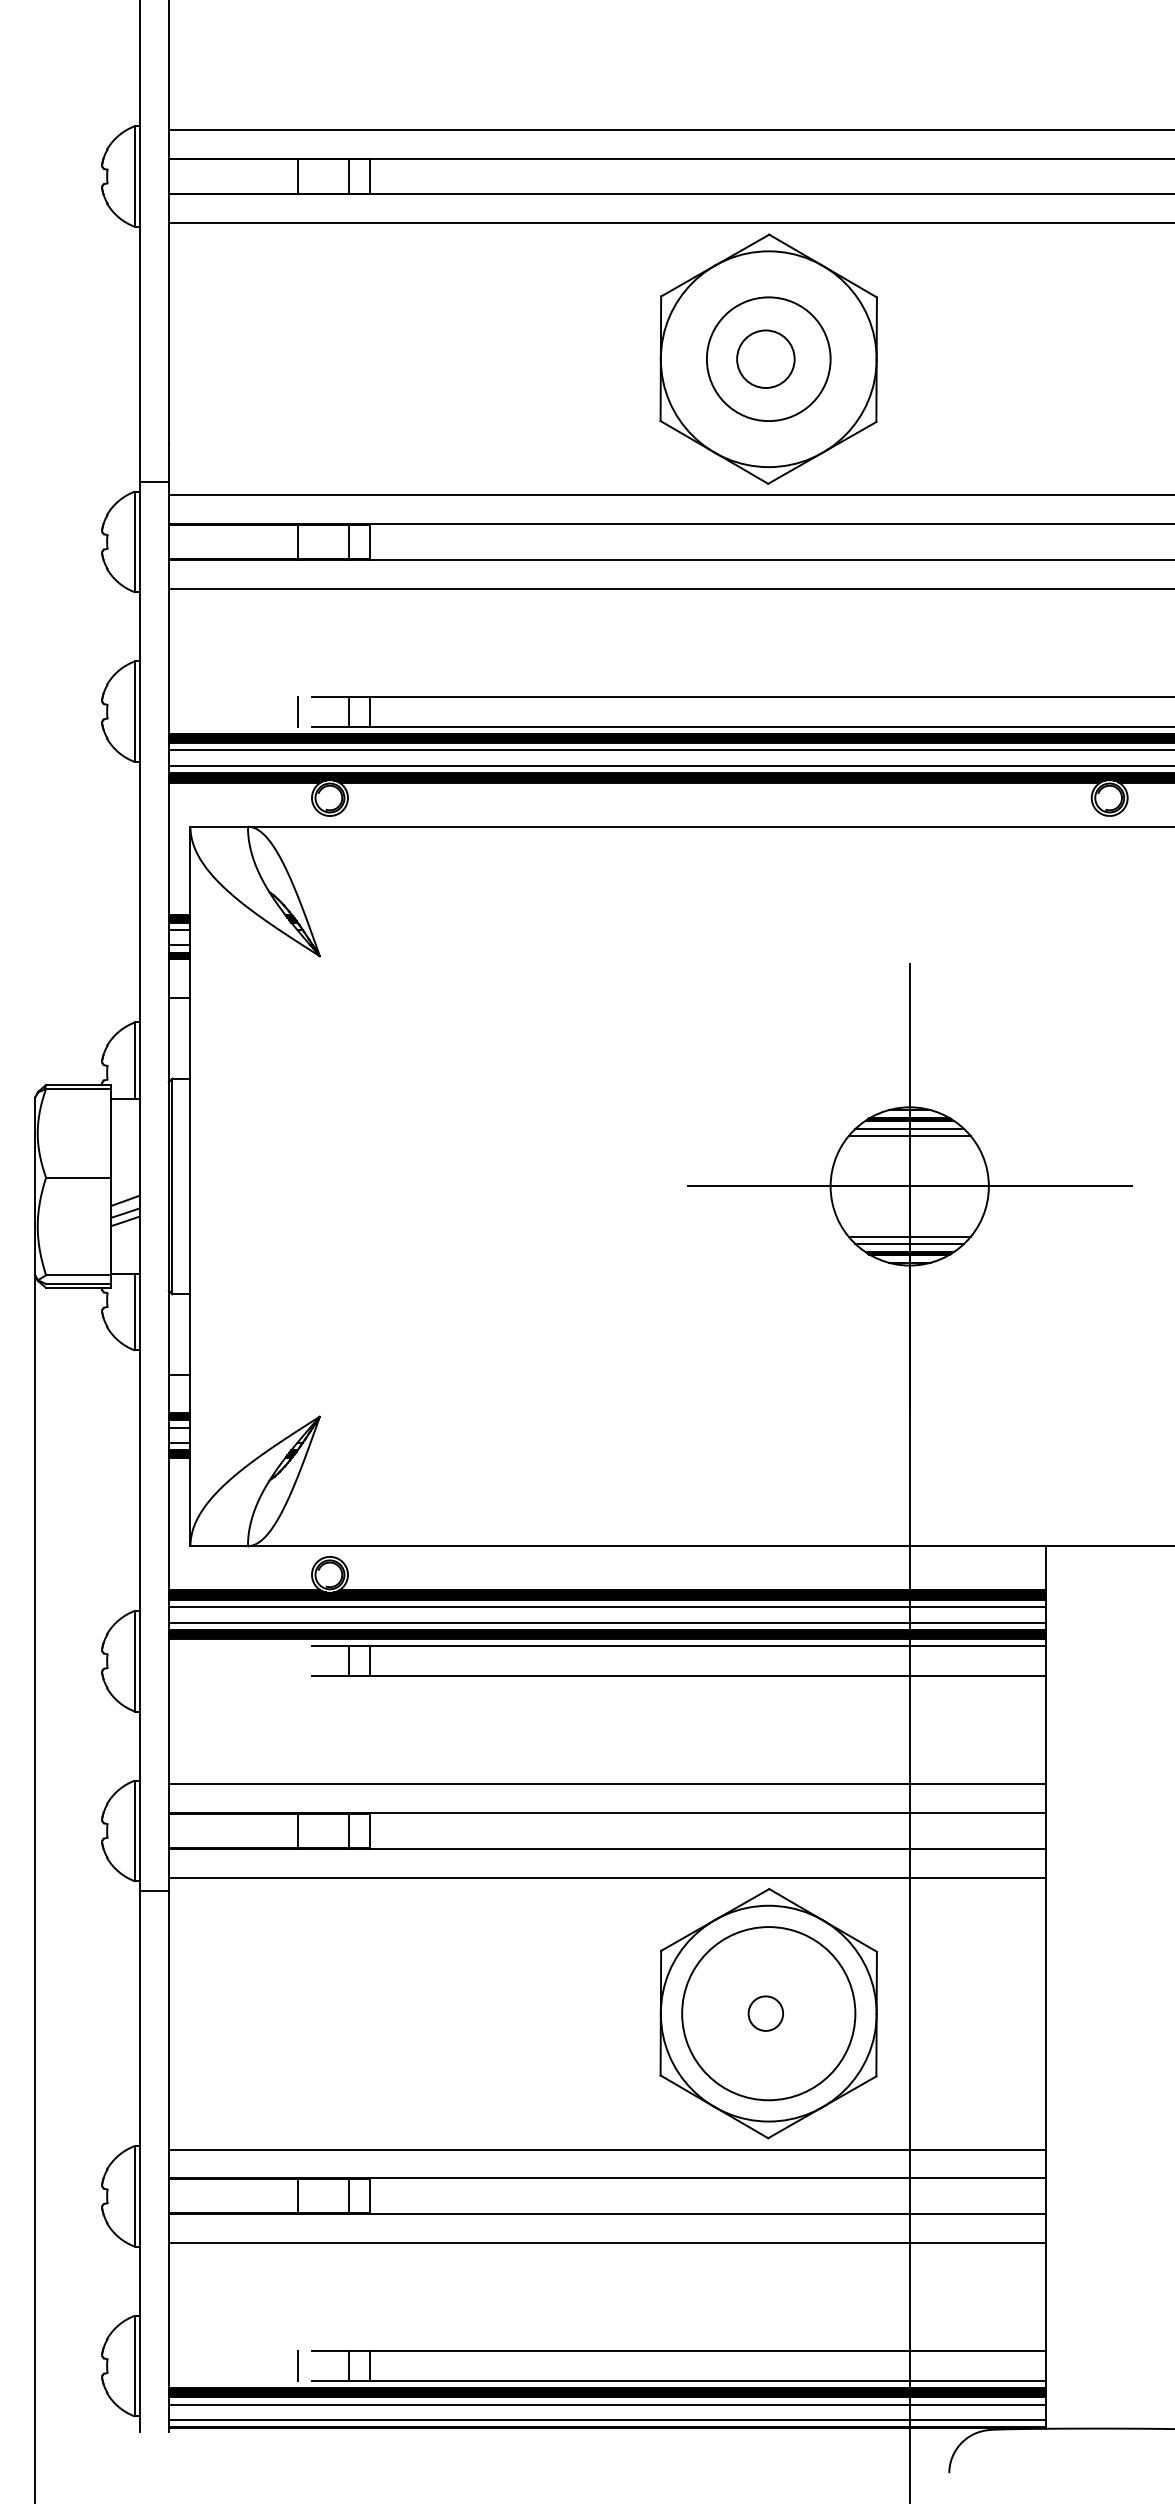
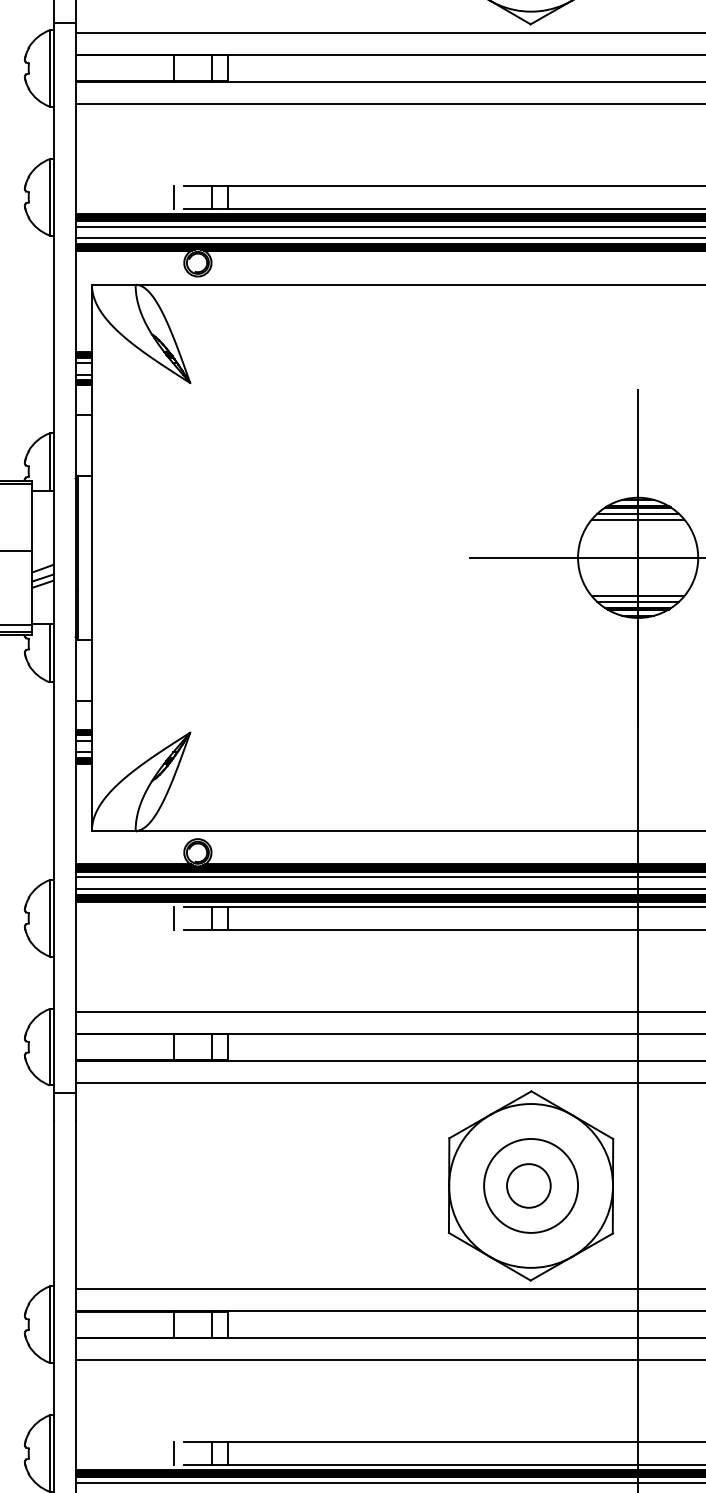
line: (298, 1661) -> (174, 918), added
circle: (765, 2013) -> (528, 1185), size x1.67
circle: (768, 2013) -> (530, 1185), size x0.71

